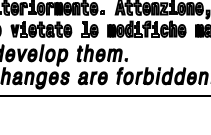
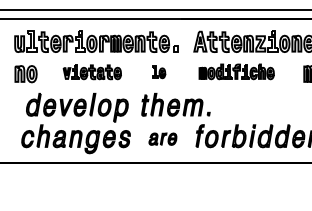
part: (41, 28) -> (92, 71), size x0.7
part: (89, 28) -> (158, 71), size x0.6
part: (146, 28) -> (236, 71), size x0.7
part: (92, 78) -> (162, 139), size x0.7

